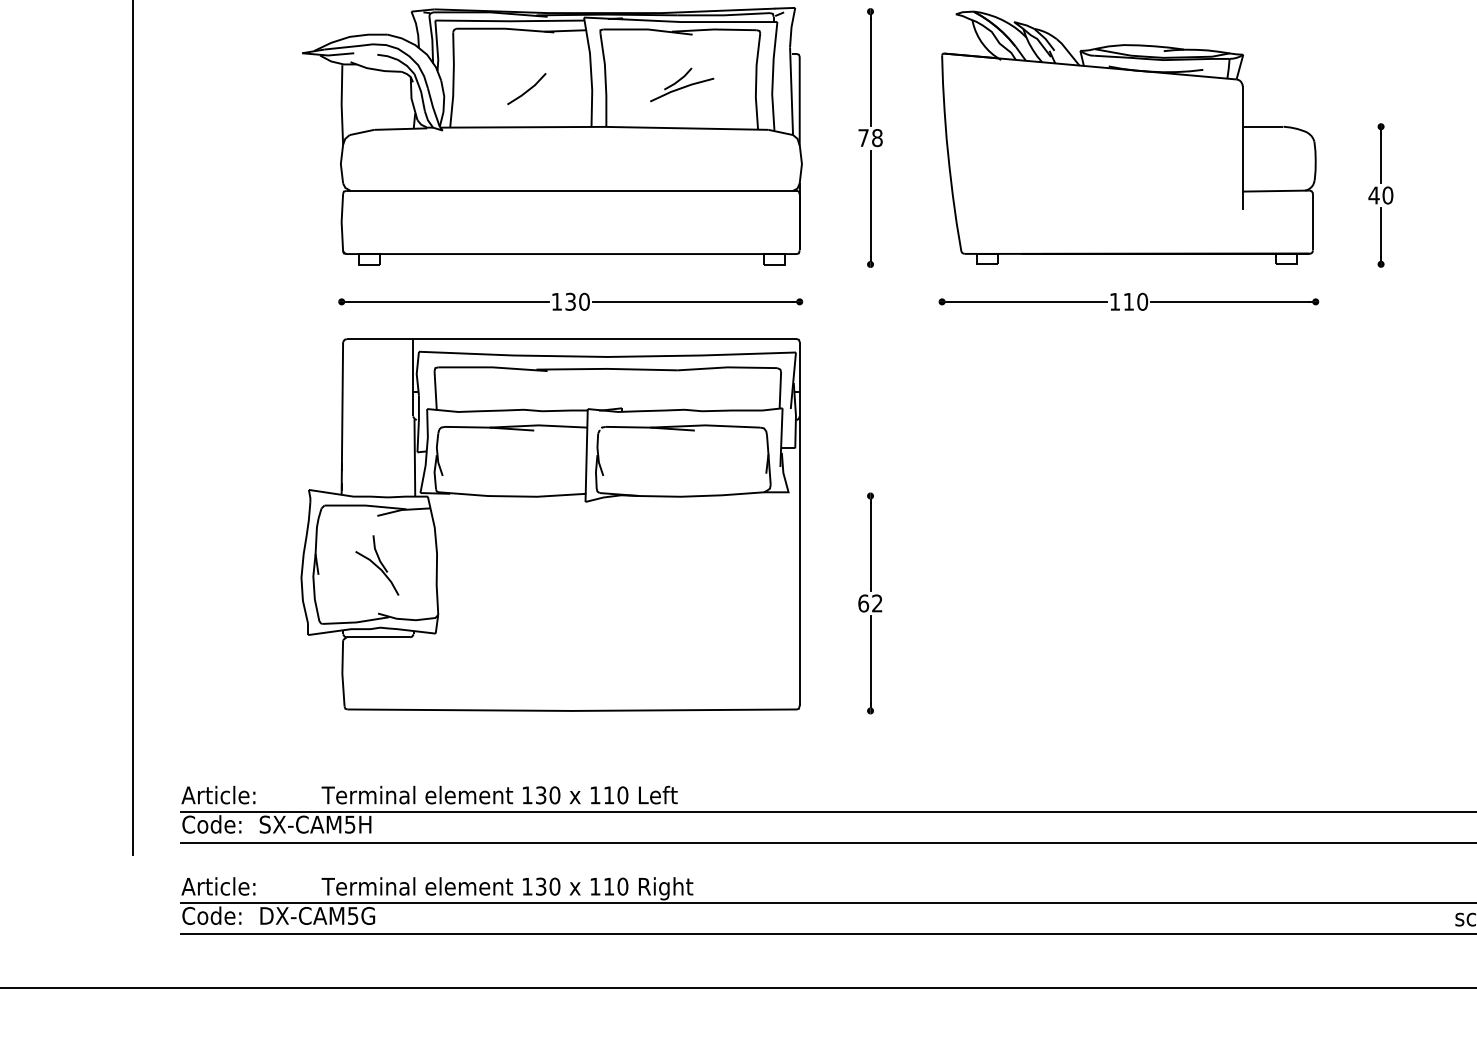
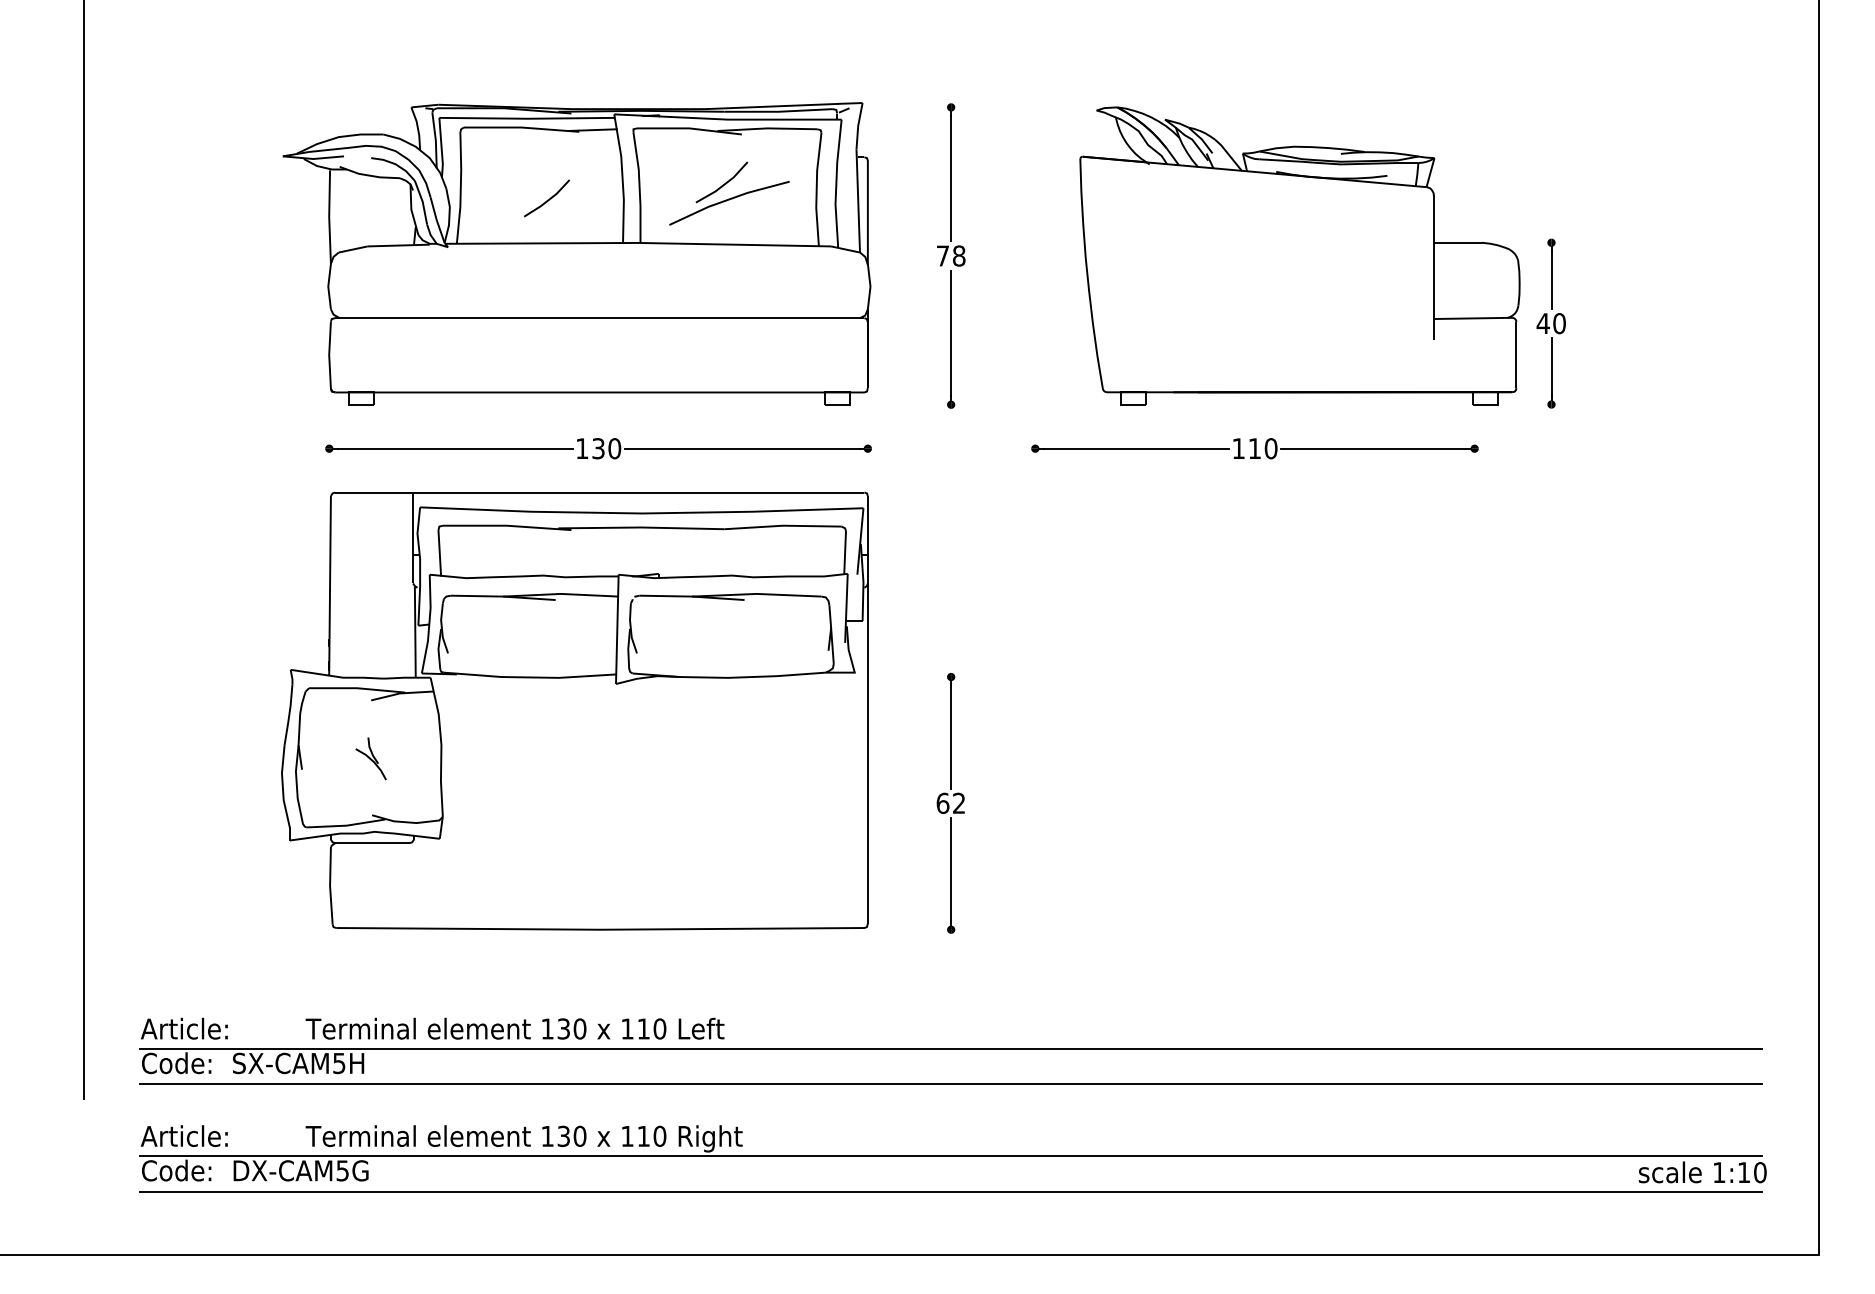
part: (682, 84) -> (729, 193), size x1.6
part: (1128, 137) -> (1299, 255), moved
part: (376, 565) -> (370, 758), size x0.6

